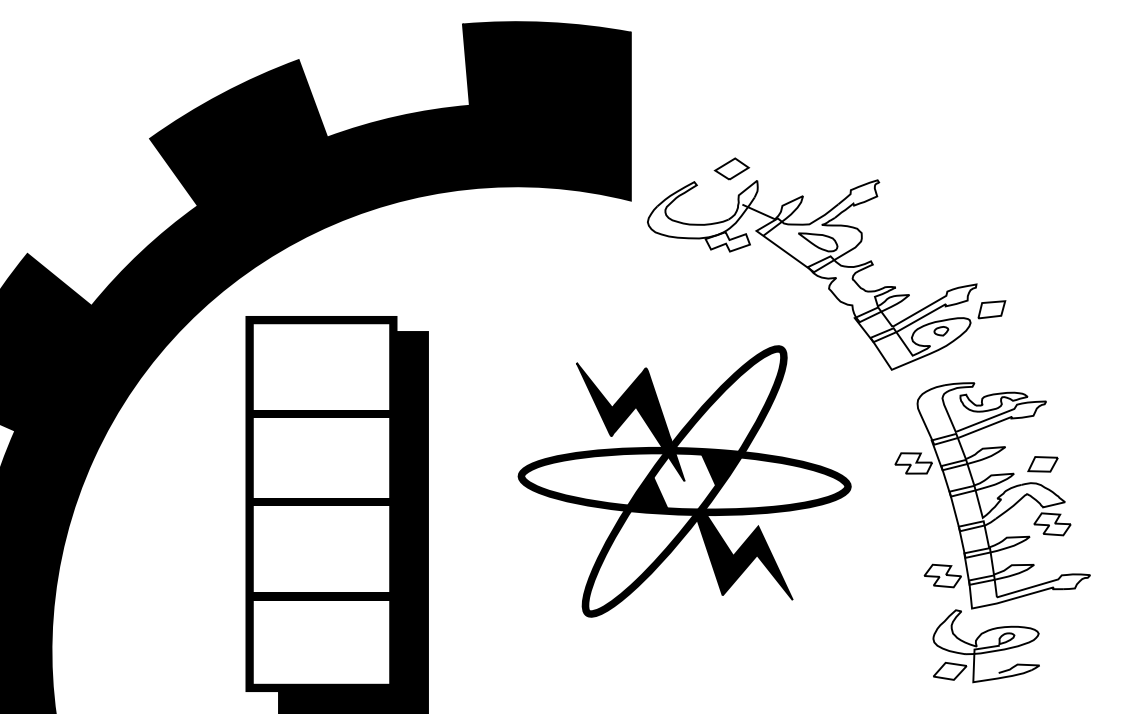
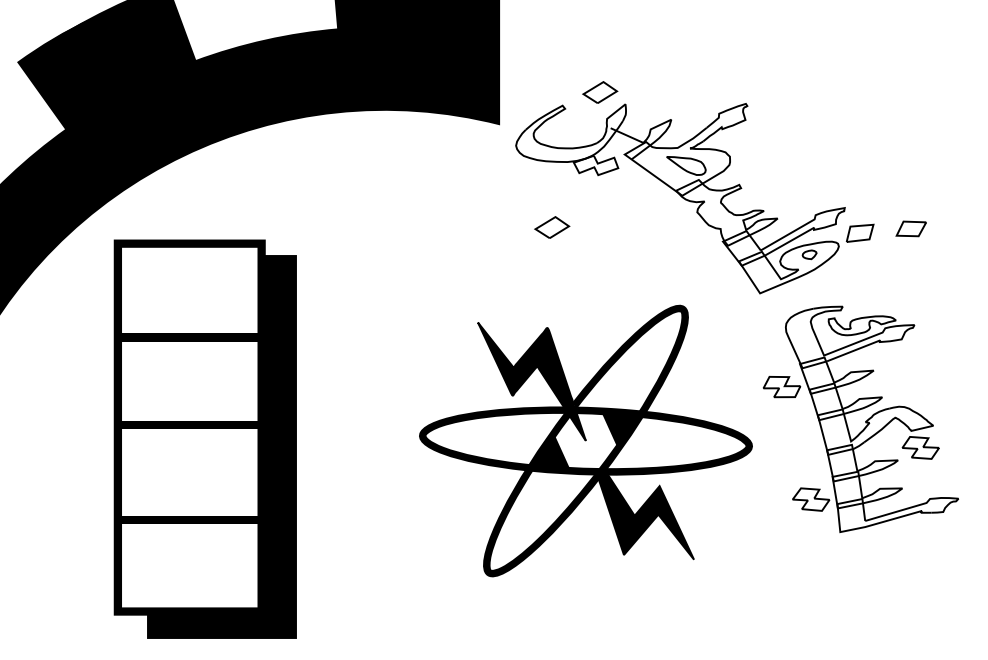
part: (683, 303) -> (551, 227), added
part: (1042, 464) -> (910, 229), moved
part: (684, 481) -> (585, 441), moved
part: (985, 646) -> (853, 570), removed

